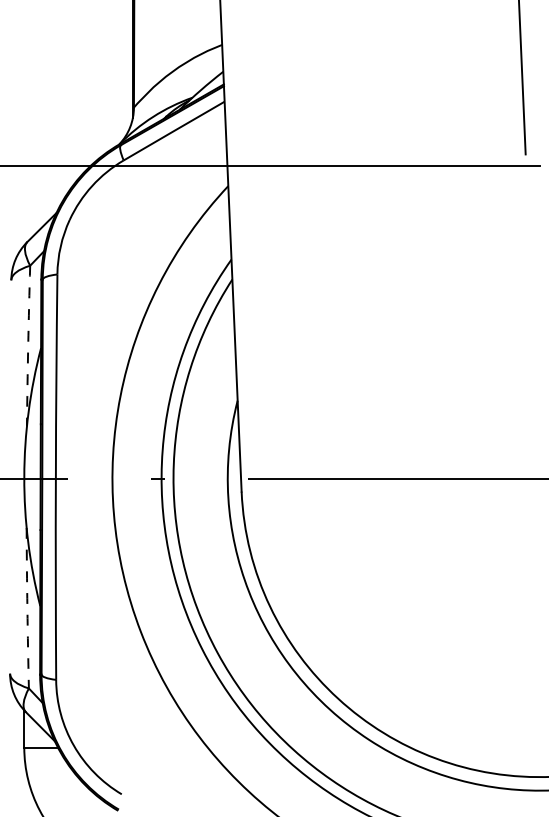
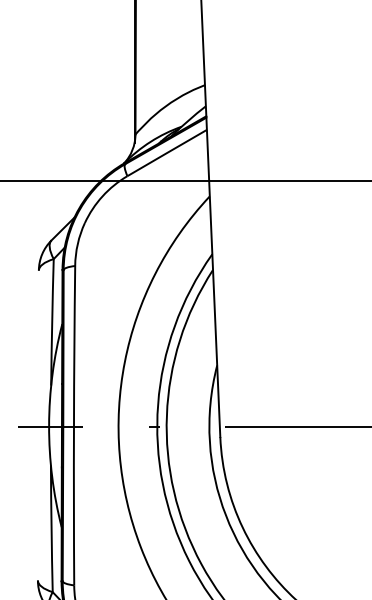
arc: (28, 345) -> (52, 321), dashed -> solid
arc: (27, 608) -> (51, 529), dashed -> solid

